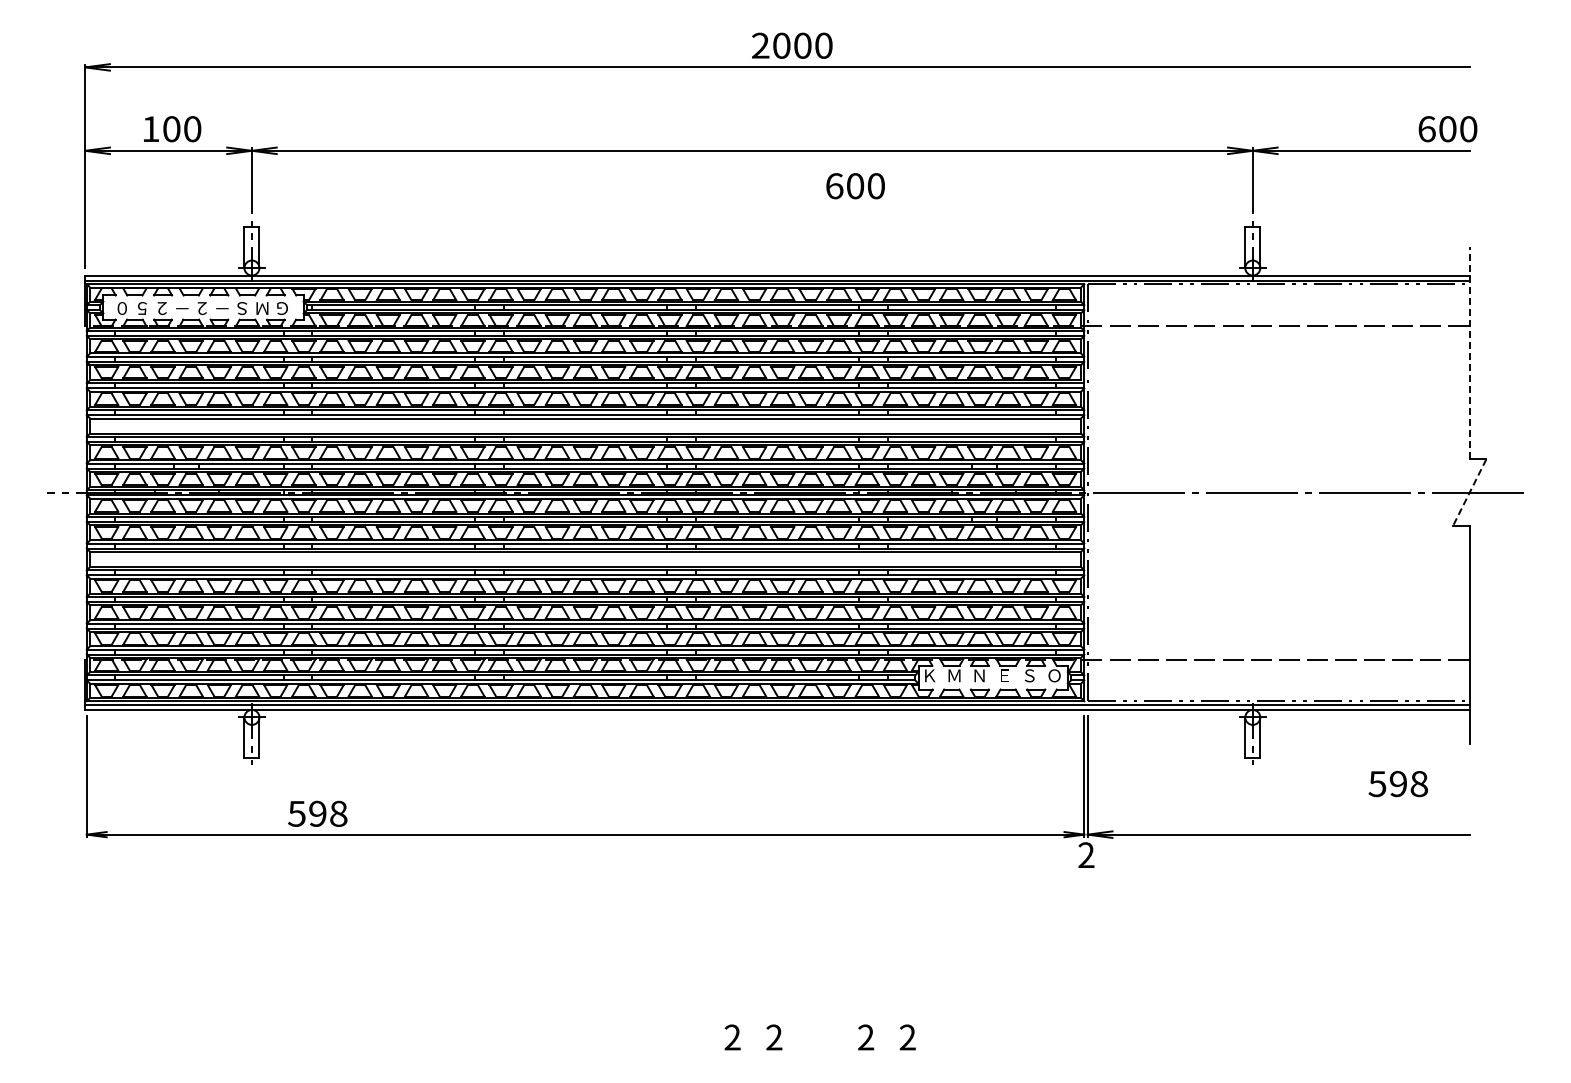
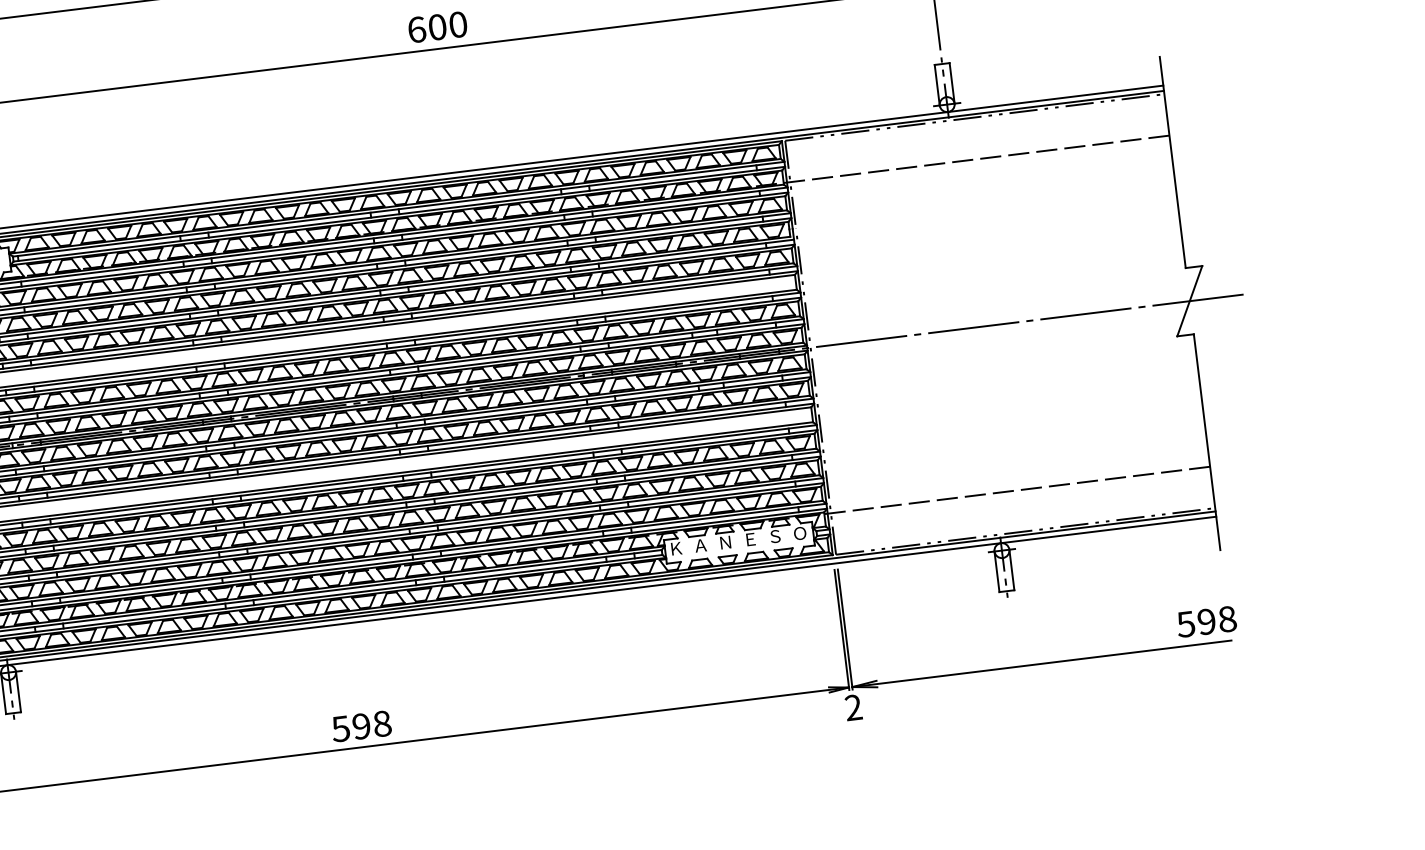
text: (855, 186) -> (437, 27), moved
line: (1469, 352) -> (1172, 162), dashed -> solid
line: (1469, 493) -> (1189, 301), dashed -> solid
text: (954, 675) -> (700, 545), Ｍ -> Ａ
text: (1398, 784) -> (1206, 622), moved
text: (317, 813) -> (361, 726), moved

